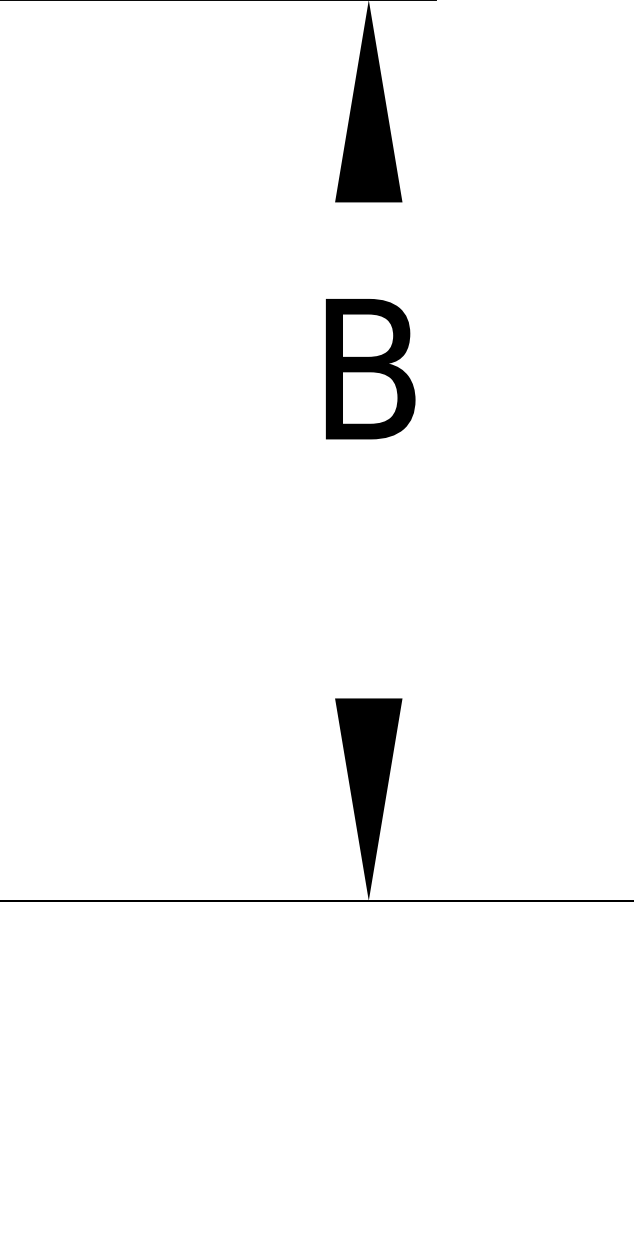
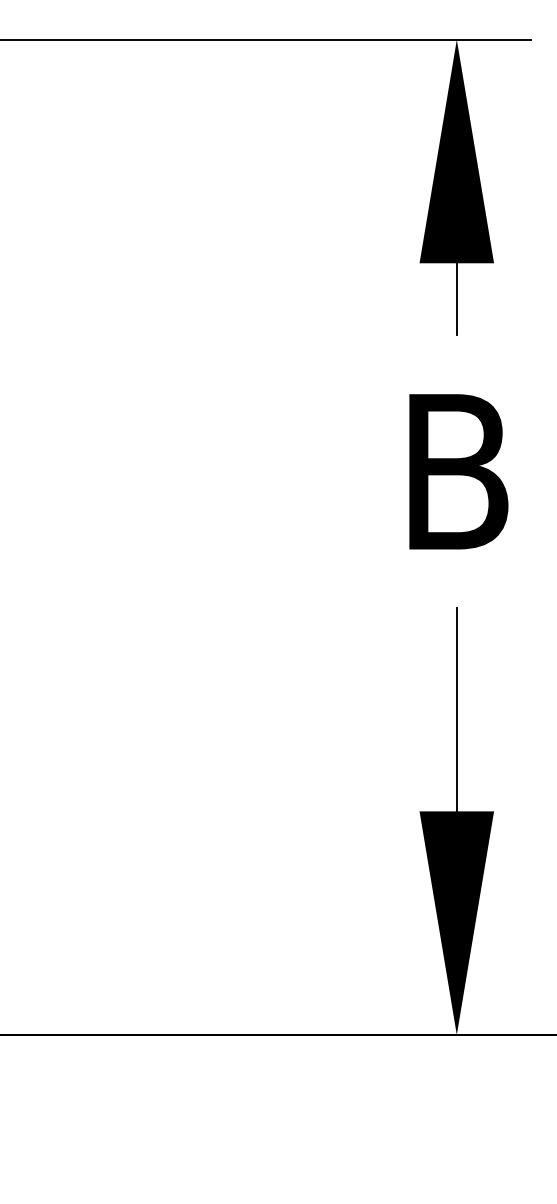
line: (368, 234) -> (456, 298), added
text: (370, 369) -> (458, 472), moved
line: (368, 606) -> (456, 709), added

